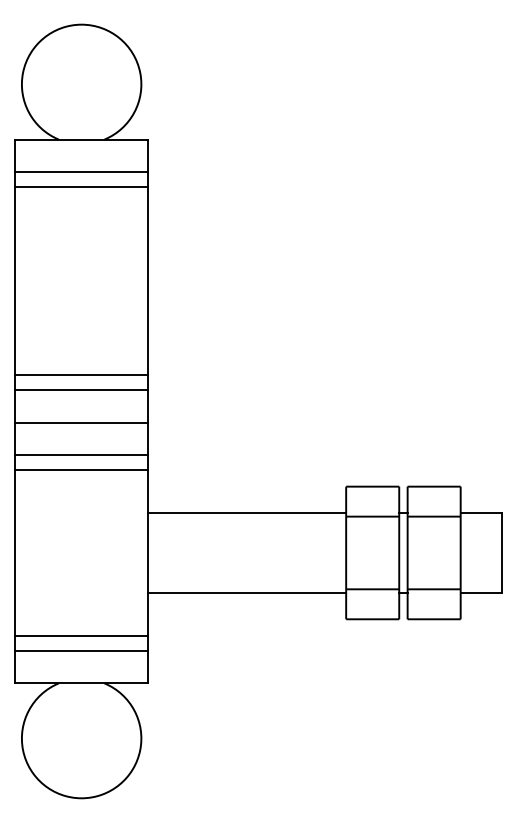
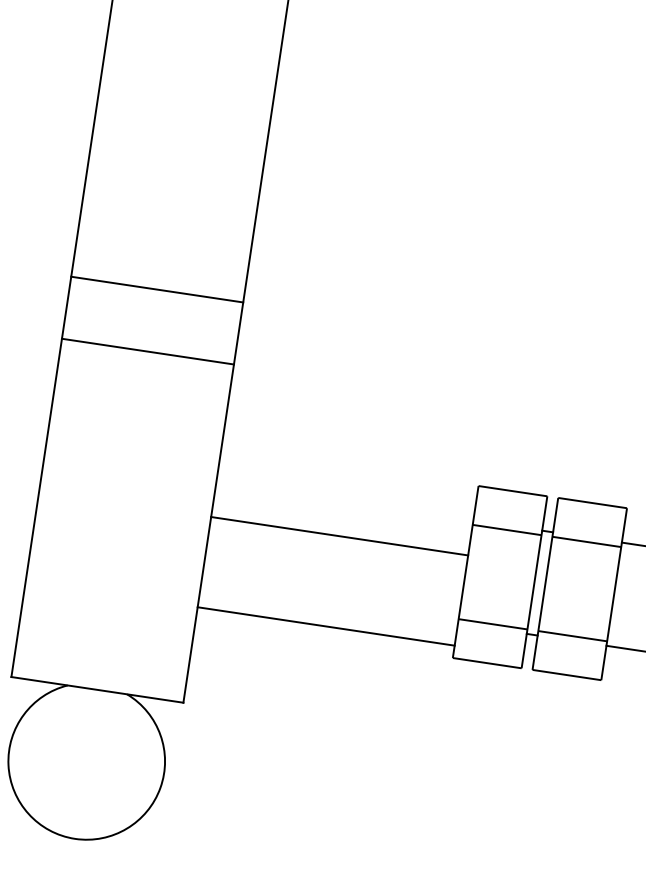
line: (81, 172) -> (196, 27), removed
line: (81, 187) -> (193, 46), removed
line: (81, 389) -> (154, 308), removed
line: (81, 455) -> (141, 394), removed
line: (81, 470) -> (138, 413), removed
line: (246, 513) -> (338, 536), moved
line: (246, 592) -> (325, 626), moved
line: (81, 635) -> (106, 627), removed
line: (81, 650) -> (103, 647), removed

